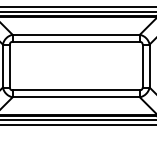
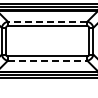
line: (76, 34) -> (47, 21), solid -> dashed
line: (76, 96) -> (47, 60), solid -> dashed

